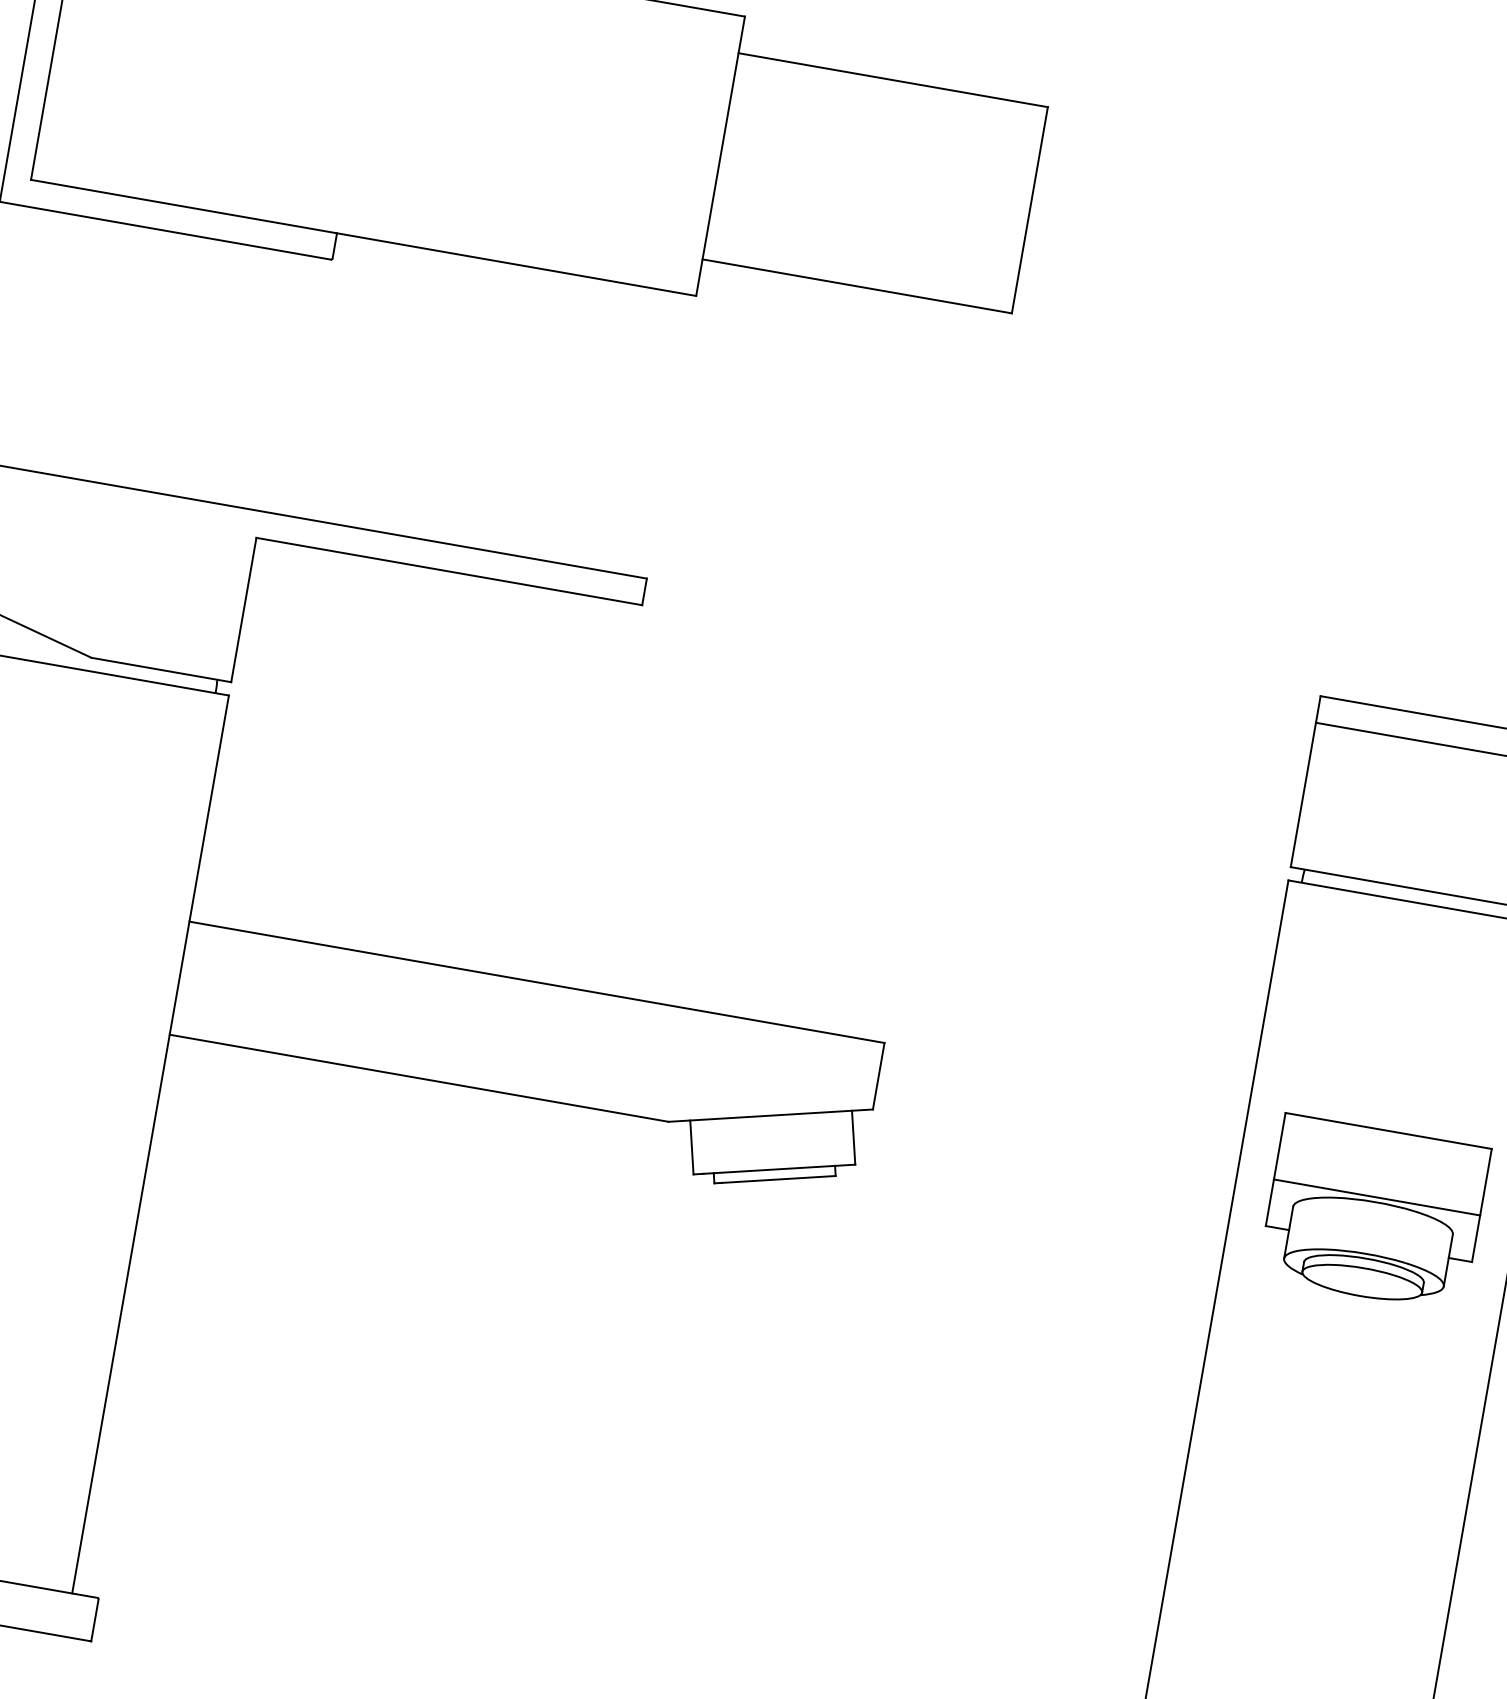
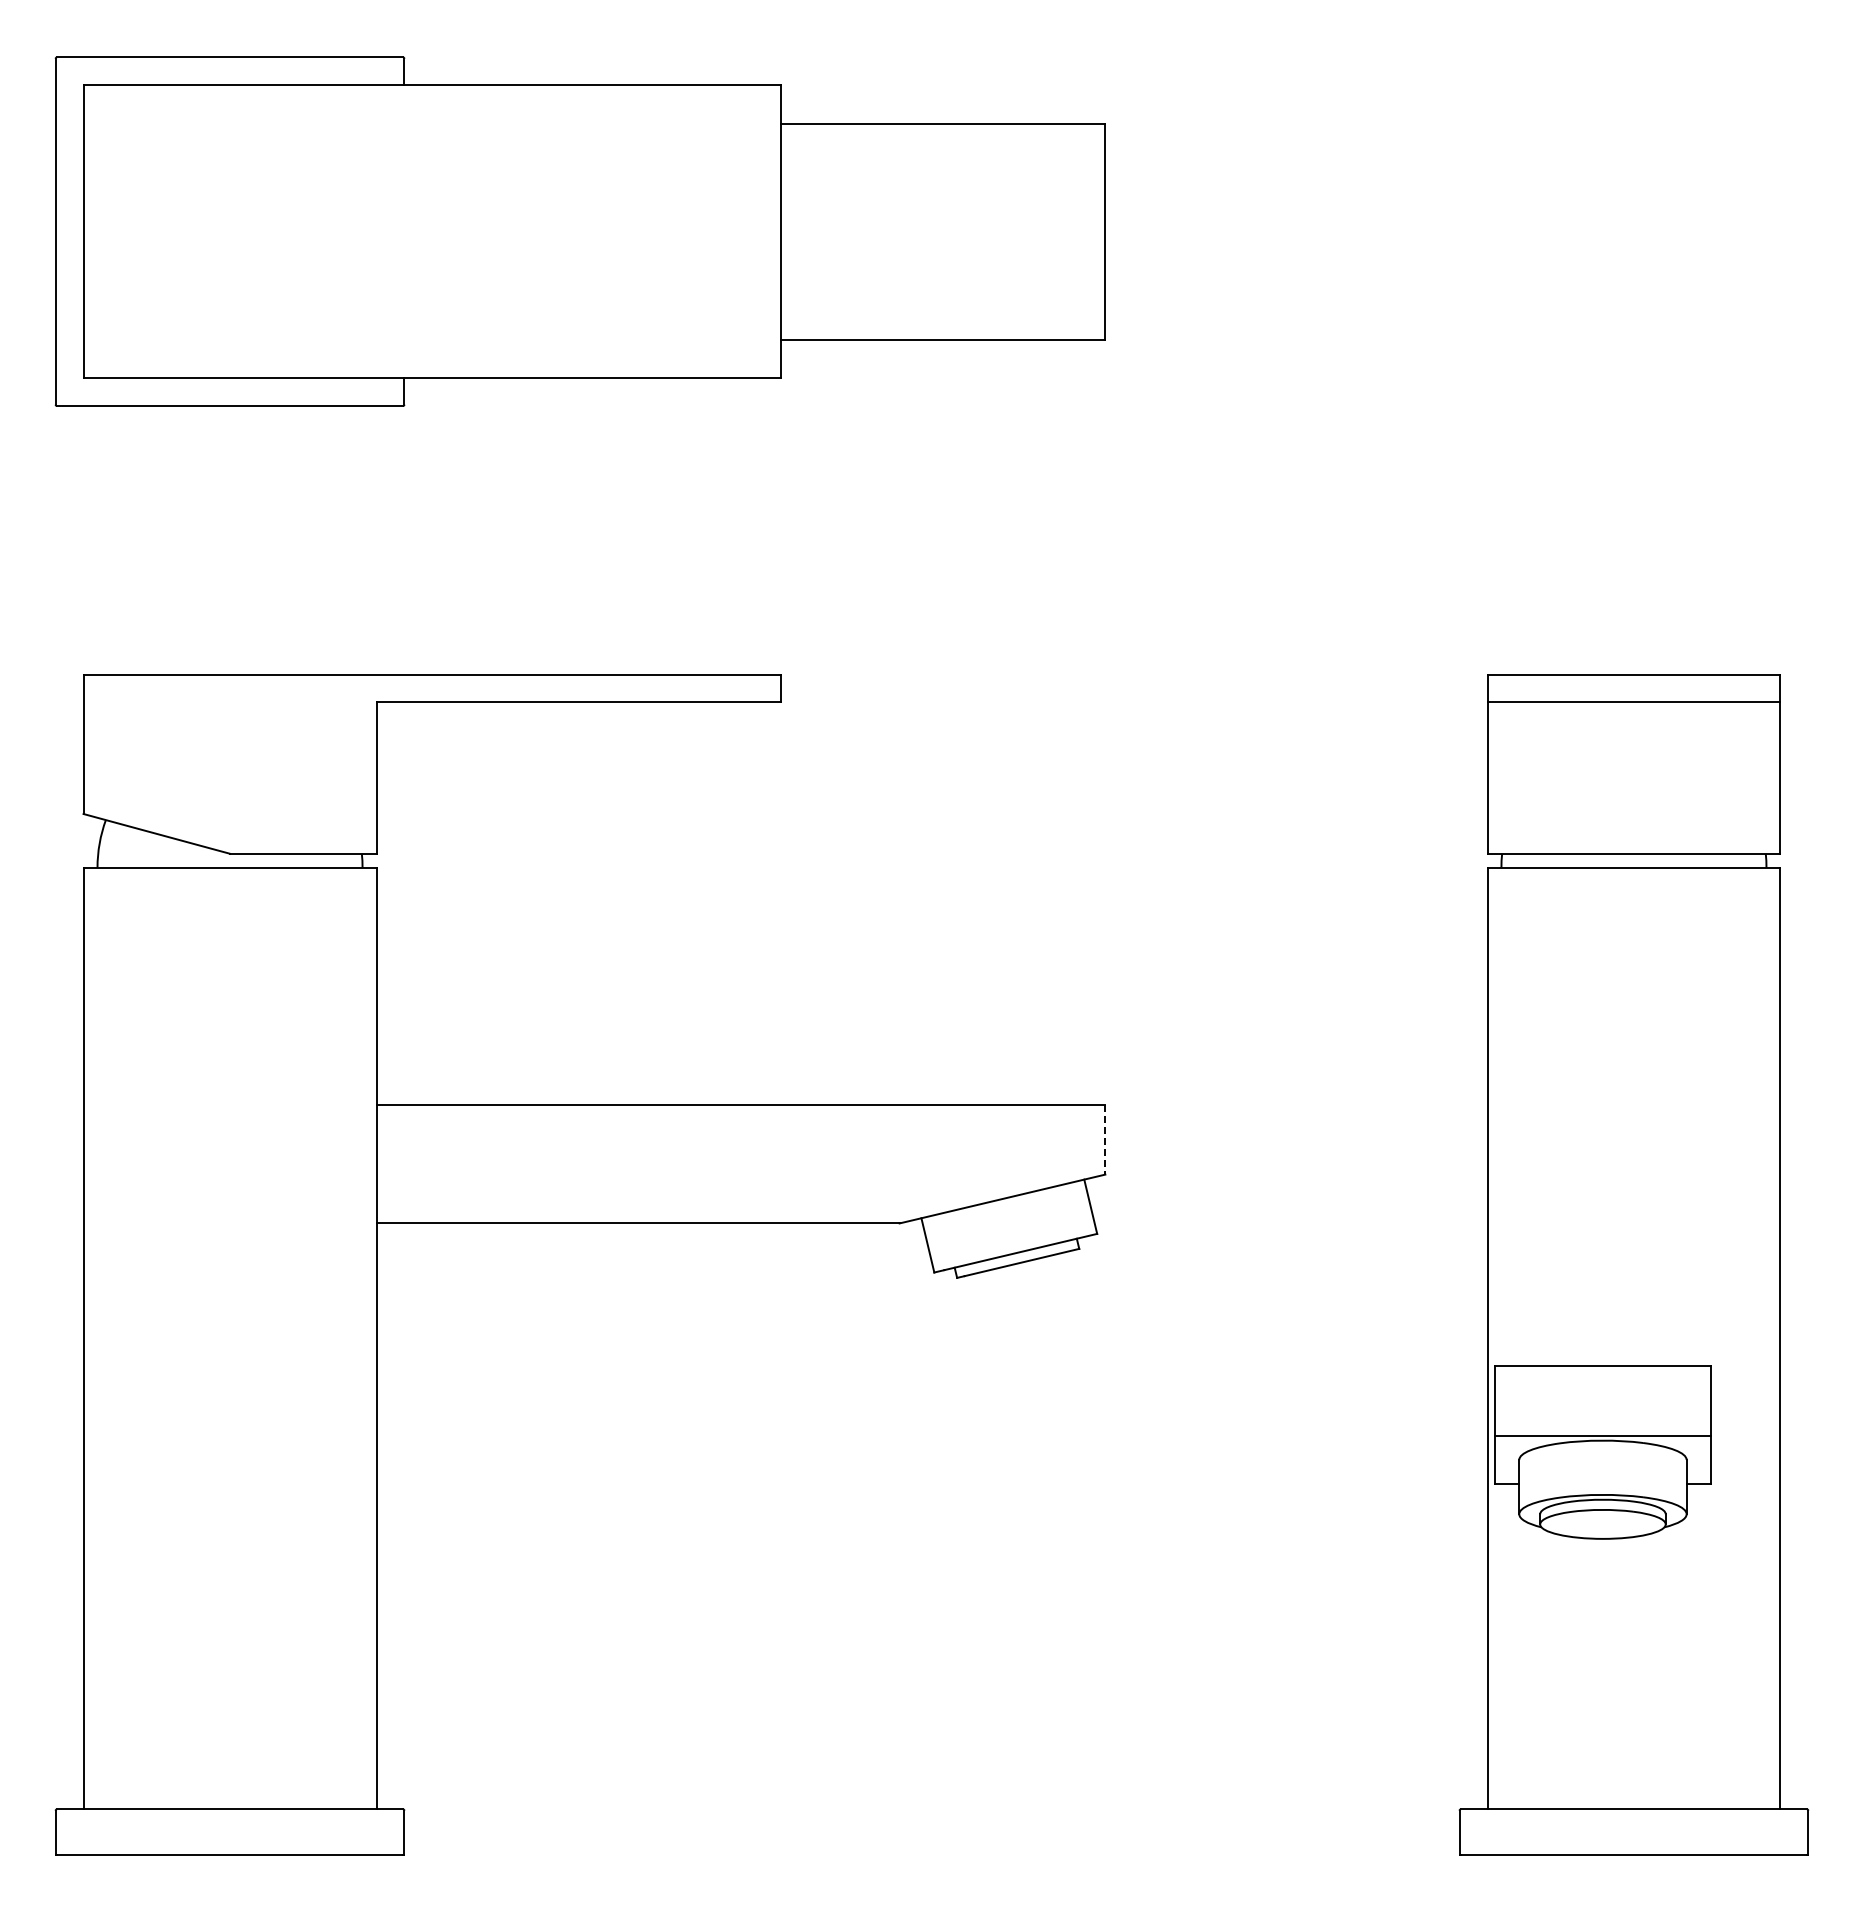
line: (878, 1076) -> (1105, 1139), solid -> dashed
part: (1373, 1213) -> (1602, 1452), moved

